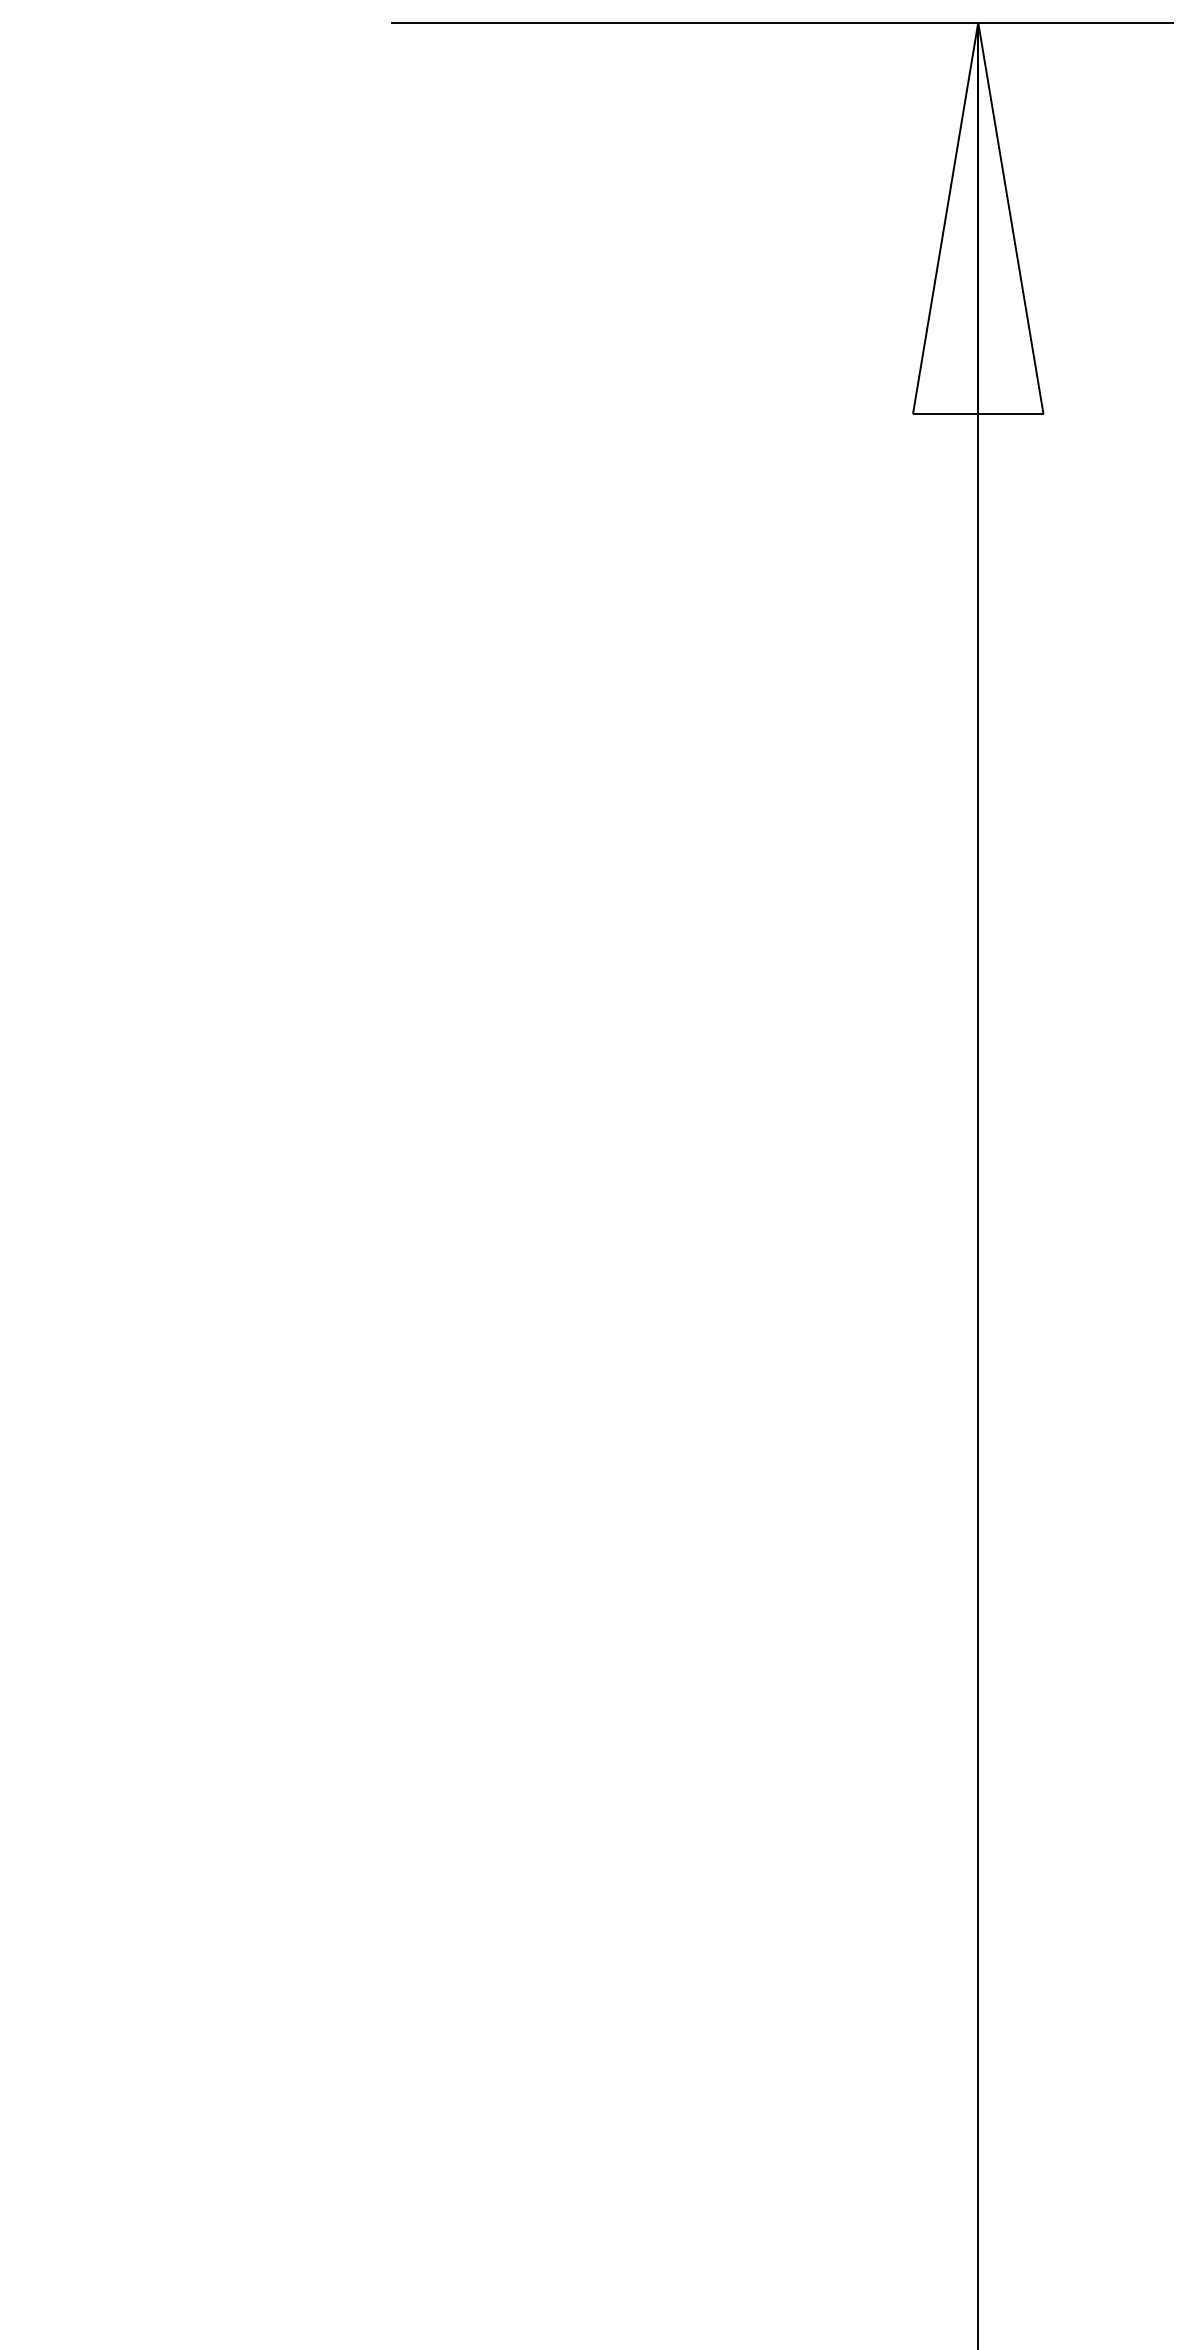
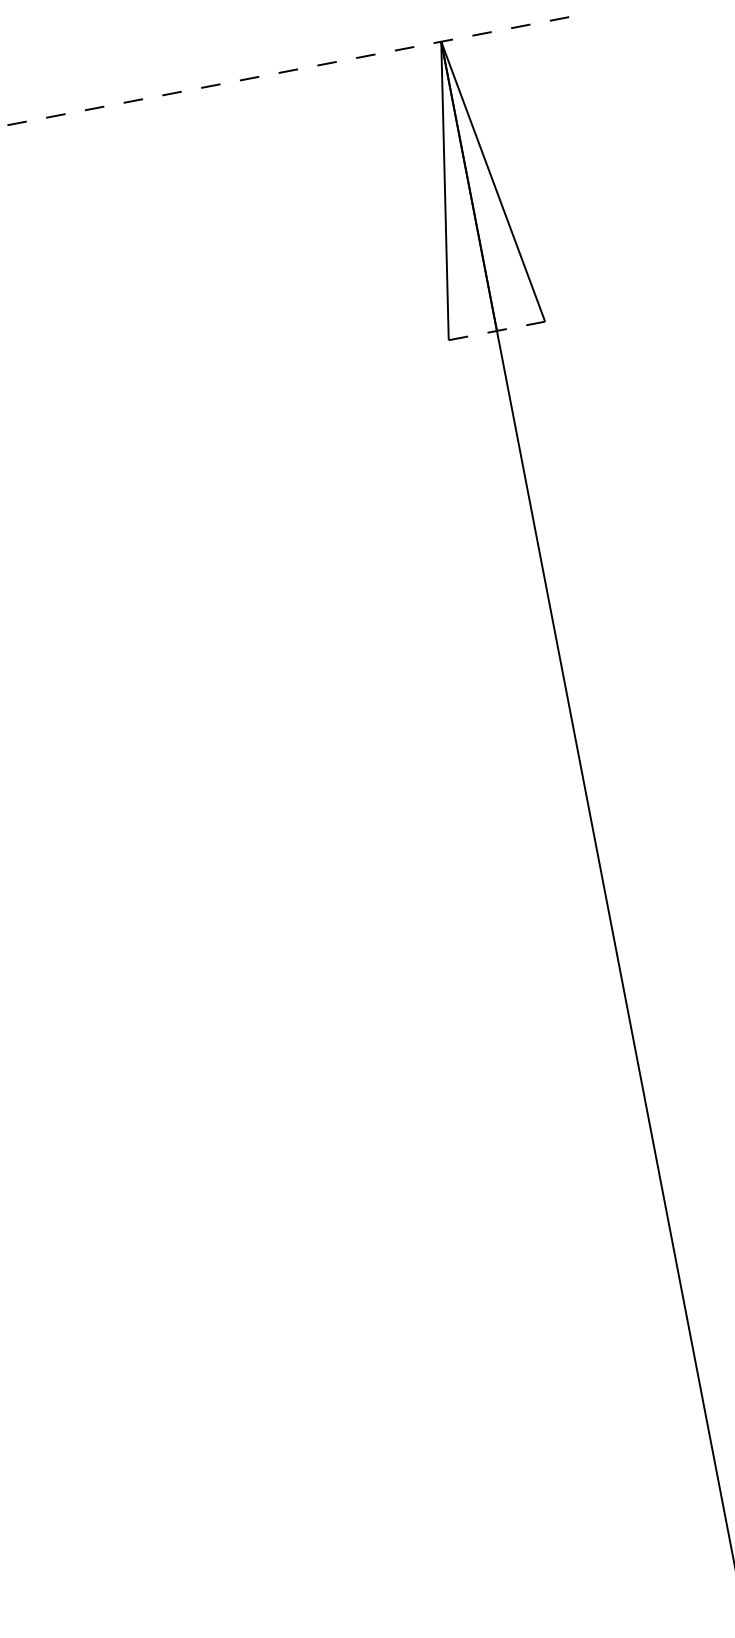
line: (783, 22) -> (297, 69), solid -> dashed
line: (978, 414) -> (497, 331), solid -> dashed

